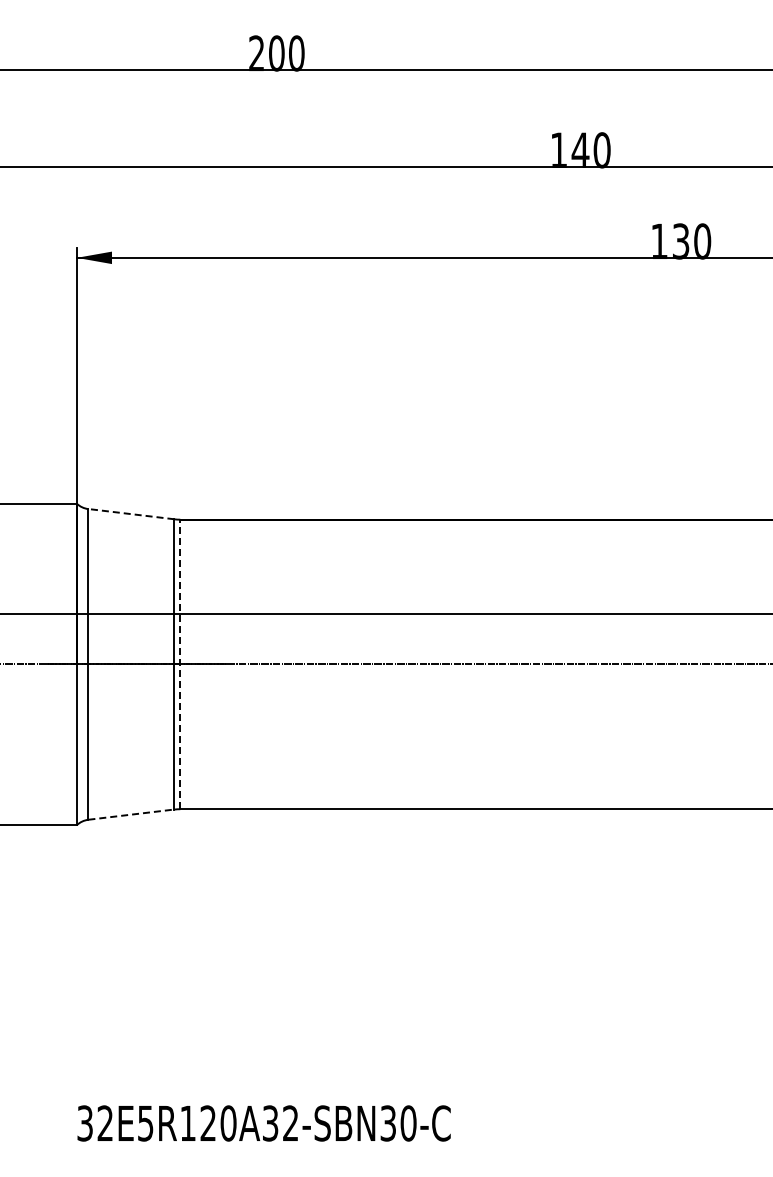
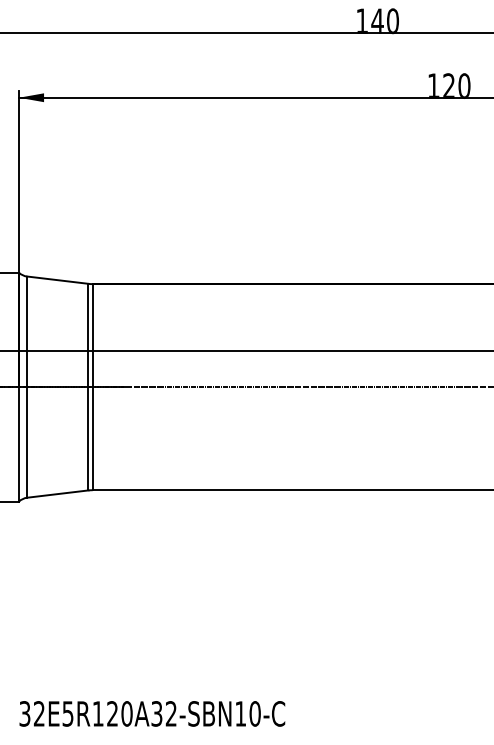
text: (681, 241) -> (449, 86), 130 -> 120
line: (130, 514) -> (57, 280), dashed -> solid
line: (180, 664) -> (92, 387), dashed -> solid
line: (131, 814) -> (57, 493), dashed -> solid
text: (387, 1123) -> (240, 713), 32E5R120A32-SBN30-C -> 32E5R120A32-SBN10-C

